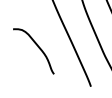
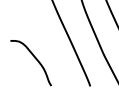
curve: (37, 46) -> (34, 58), moved

